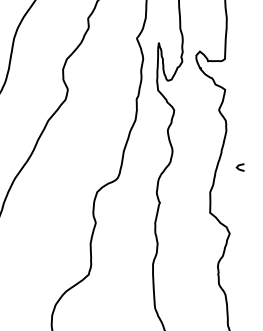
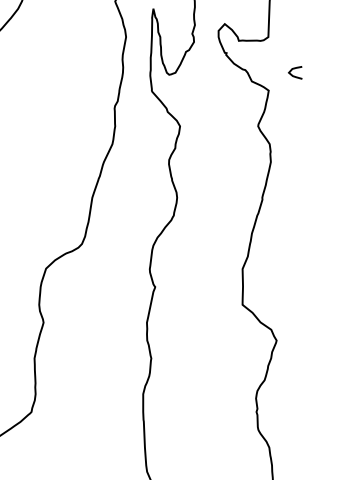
curve: (239, 166) -> (293, 70), moved

